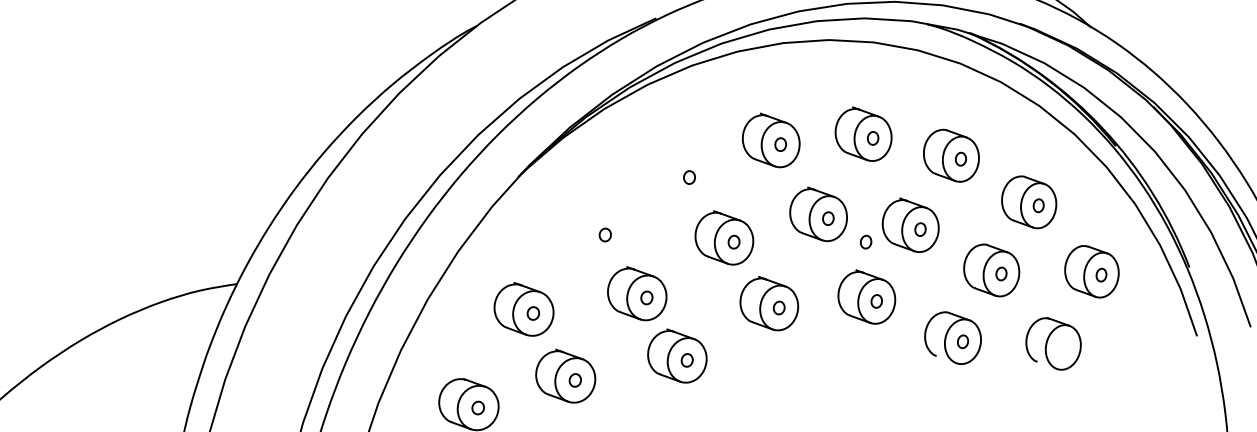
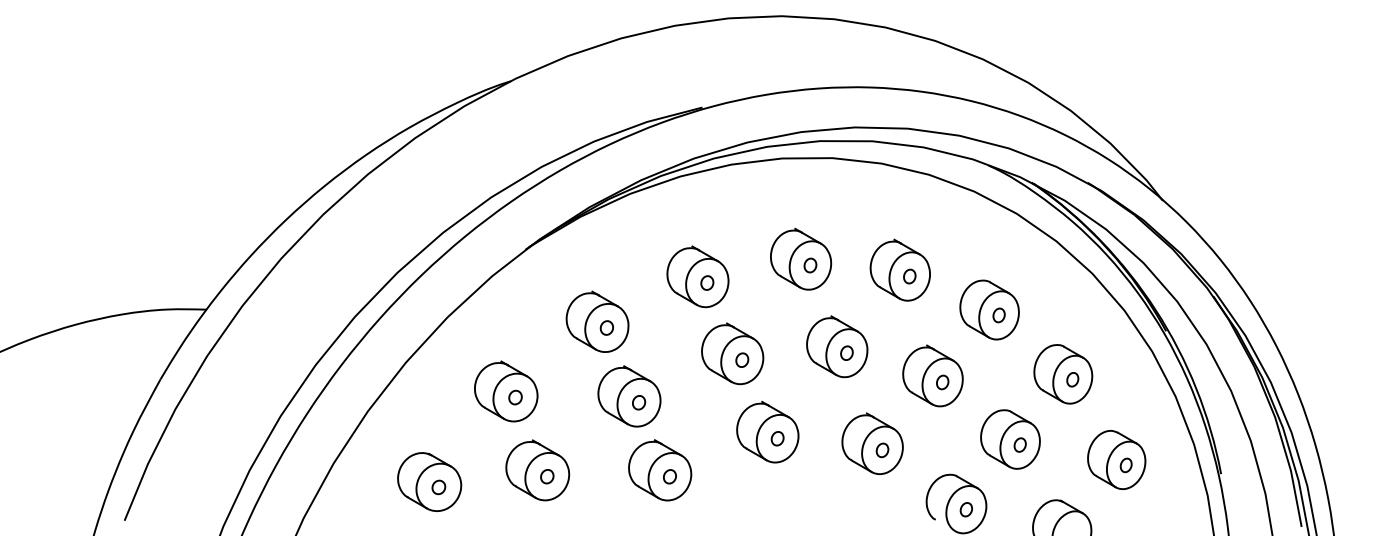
part: (679, 173) -> (697, 276), added
part: (595, 230) -> (597, 321), added
part: (866, 242) -> (882, 385), removed

